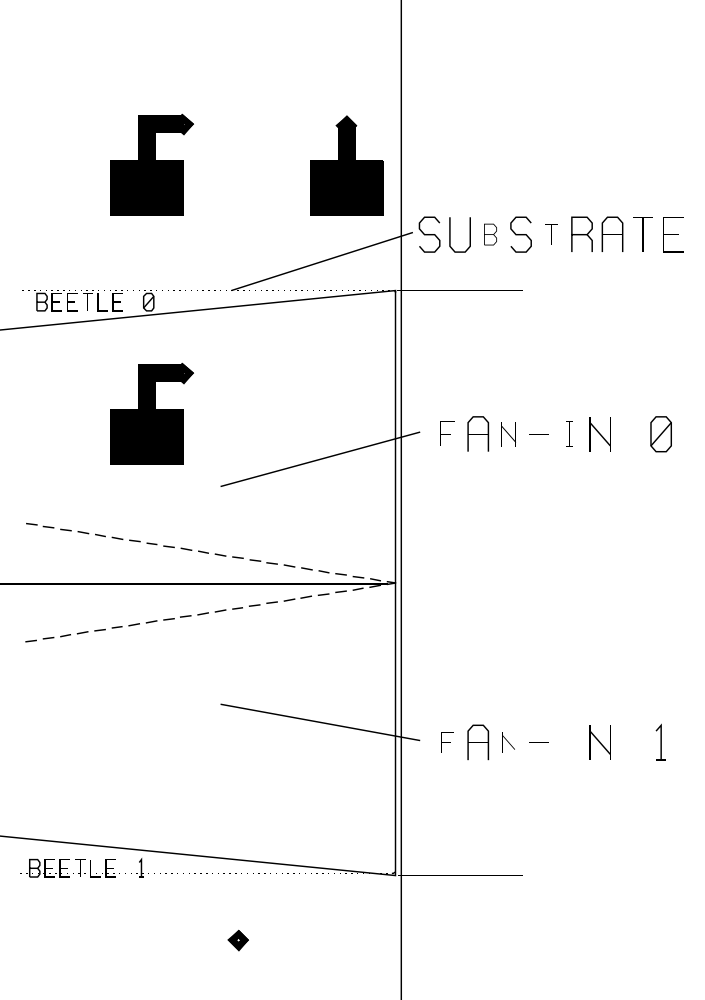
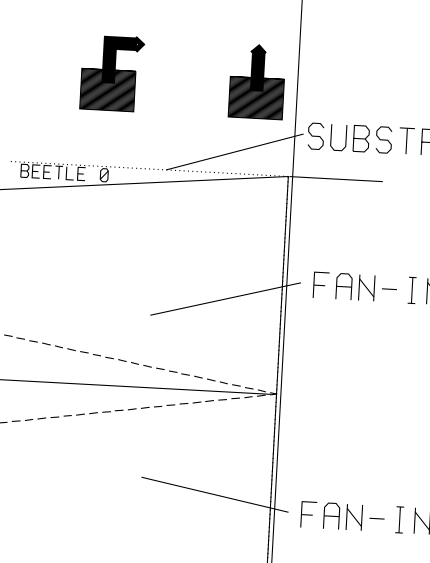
part: (490, 234) -> (361, 138), size x1.67
part: (551, 234) -> (406, 141), size x1.67
part: (151, 413) -> (101, 258), removed
part: (447, 433) -> (321, 284), size x1.43
part: (569, 433) -> (412, 289), size x1.43
part: (508, 434) -> (366, 288), size x1.43
part: (447, 742) -> (308, 514), size x1.67
part: (508, 742) -> (354, 517), size x1.67
part: (569, 742) -> (399, 519), added

